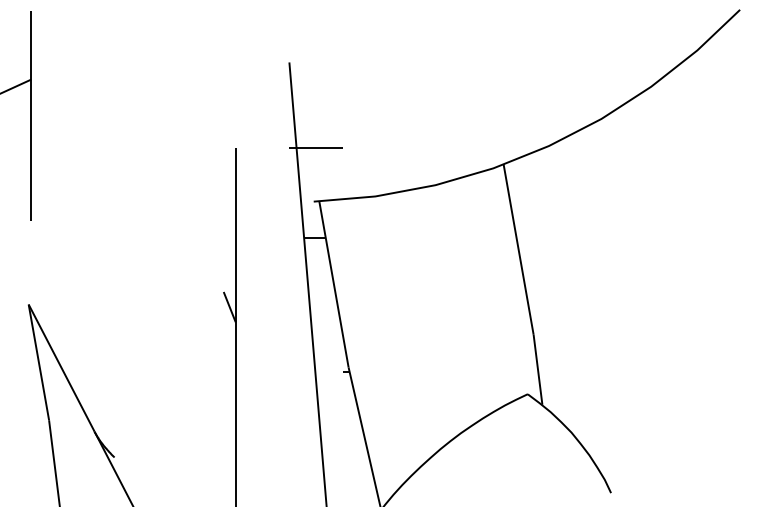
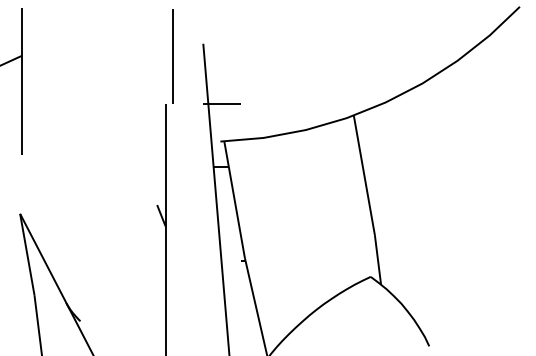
line: (245, 80) -> (172, 56), added

